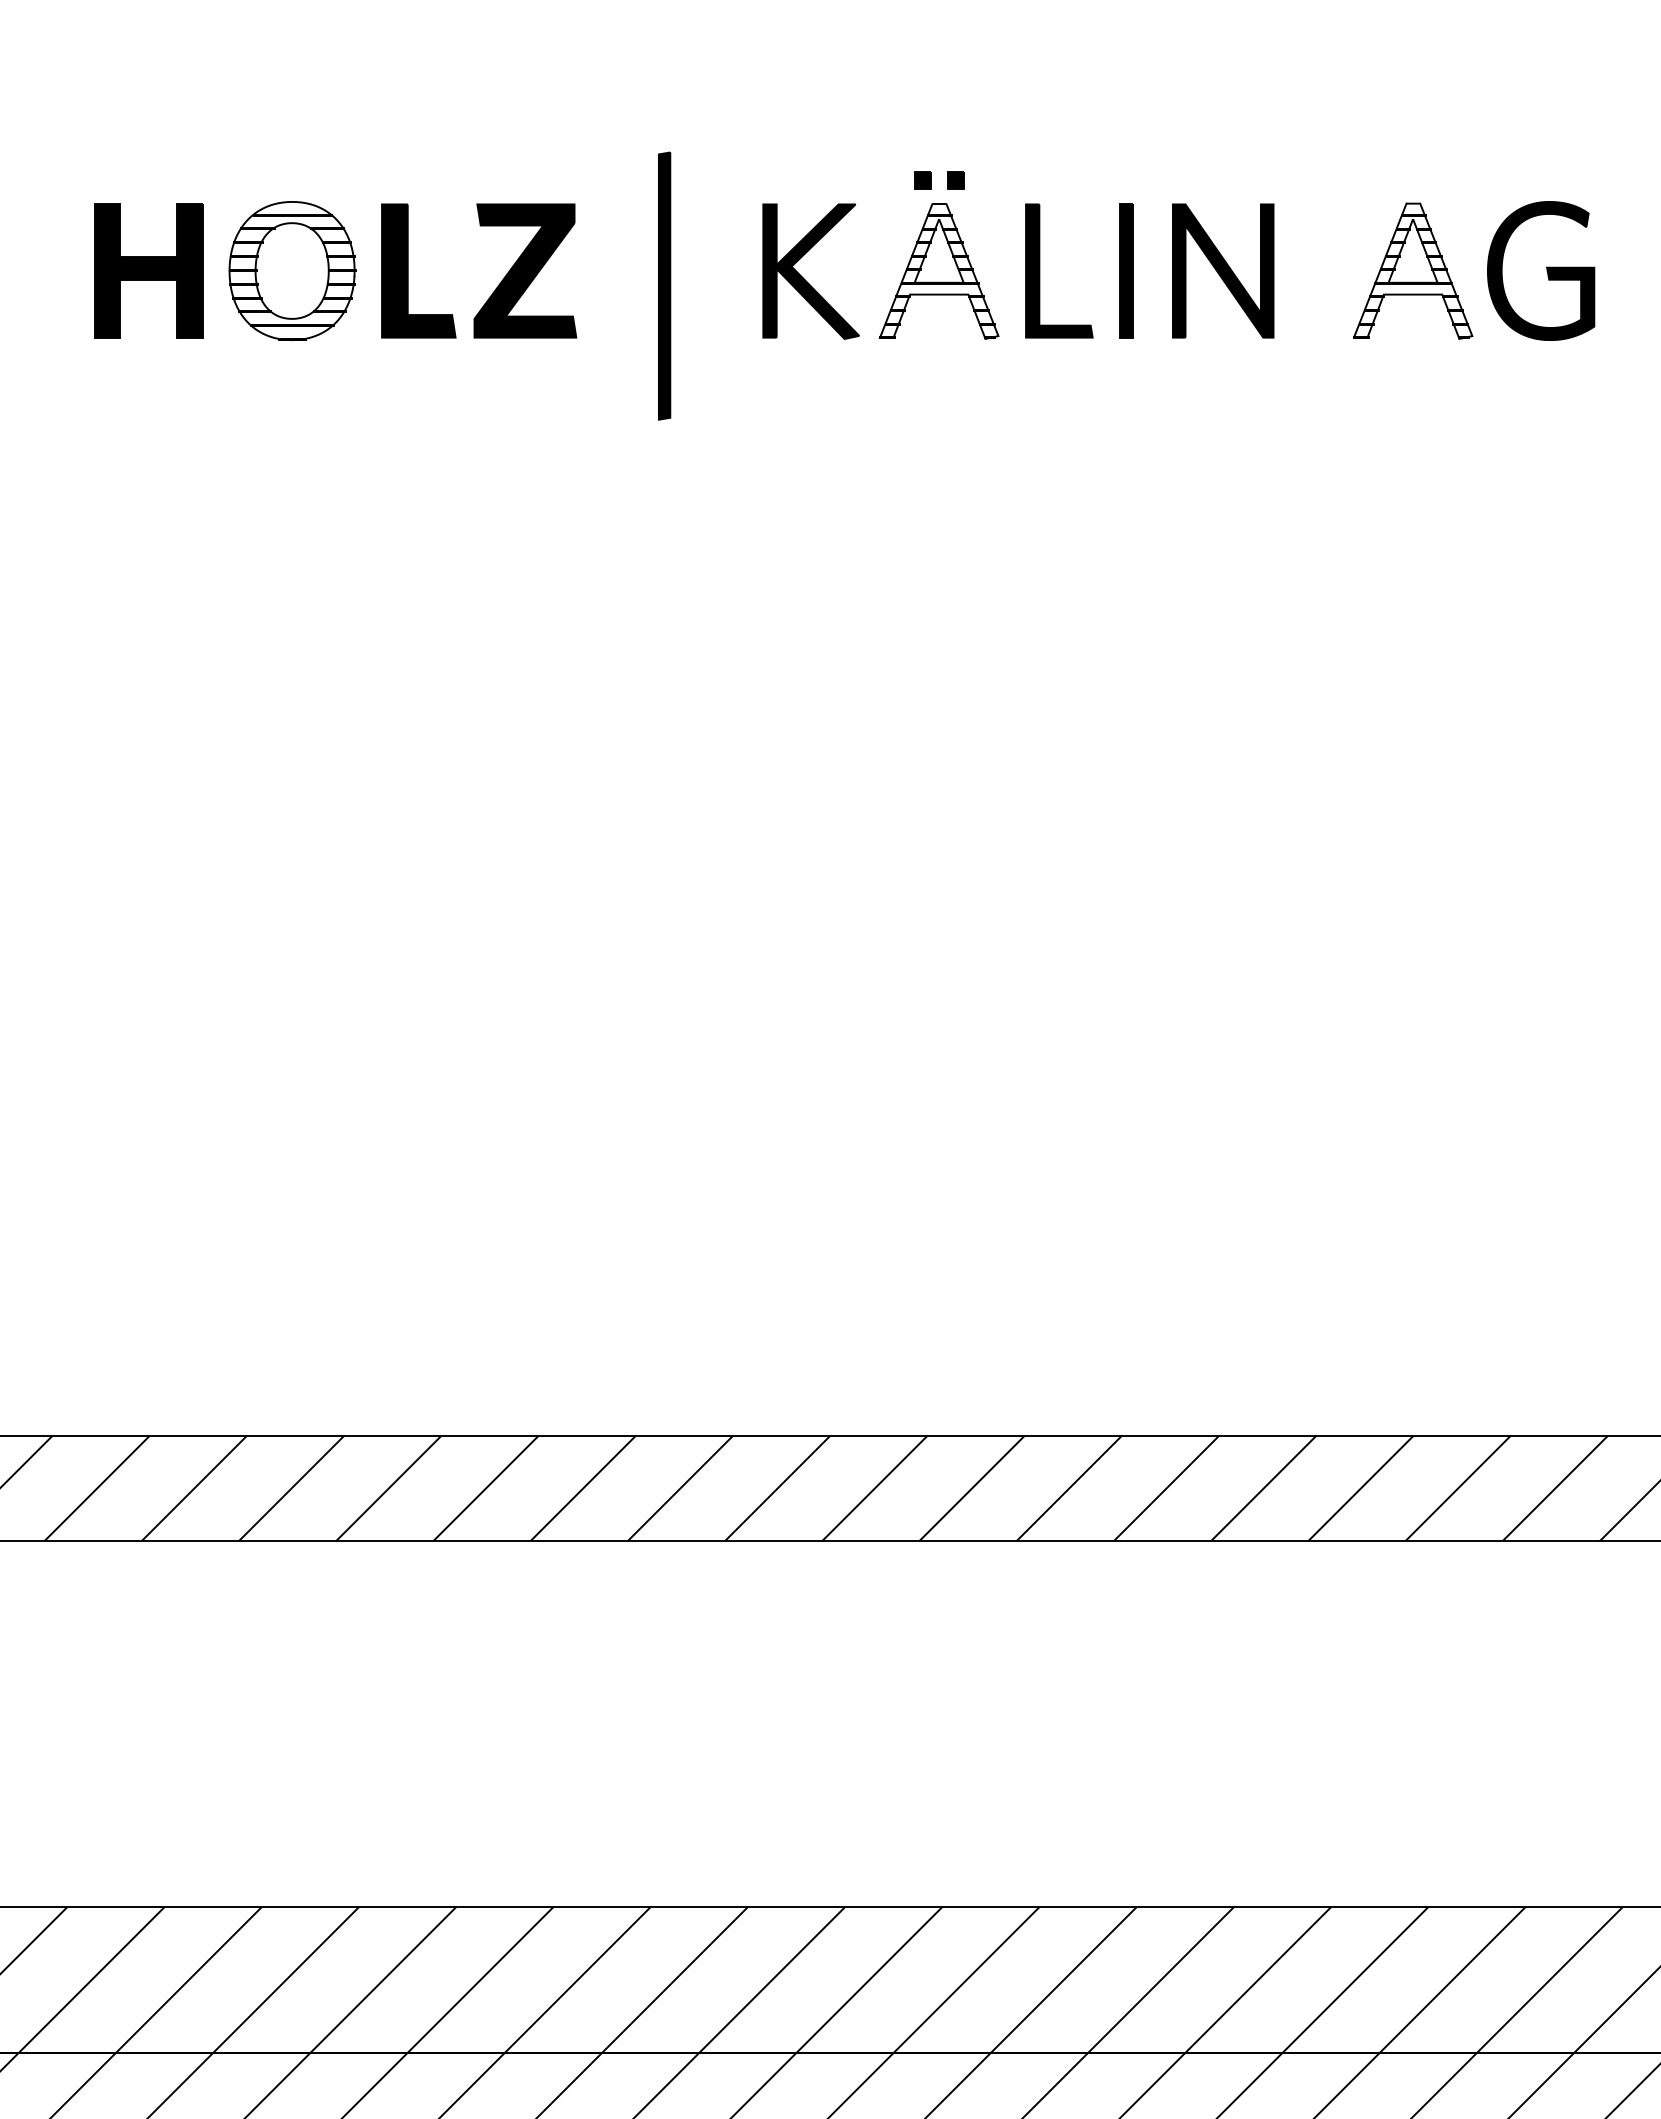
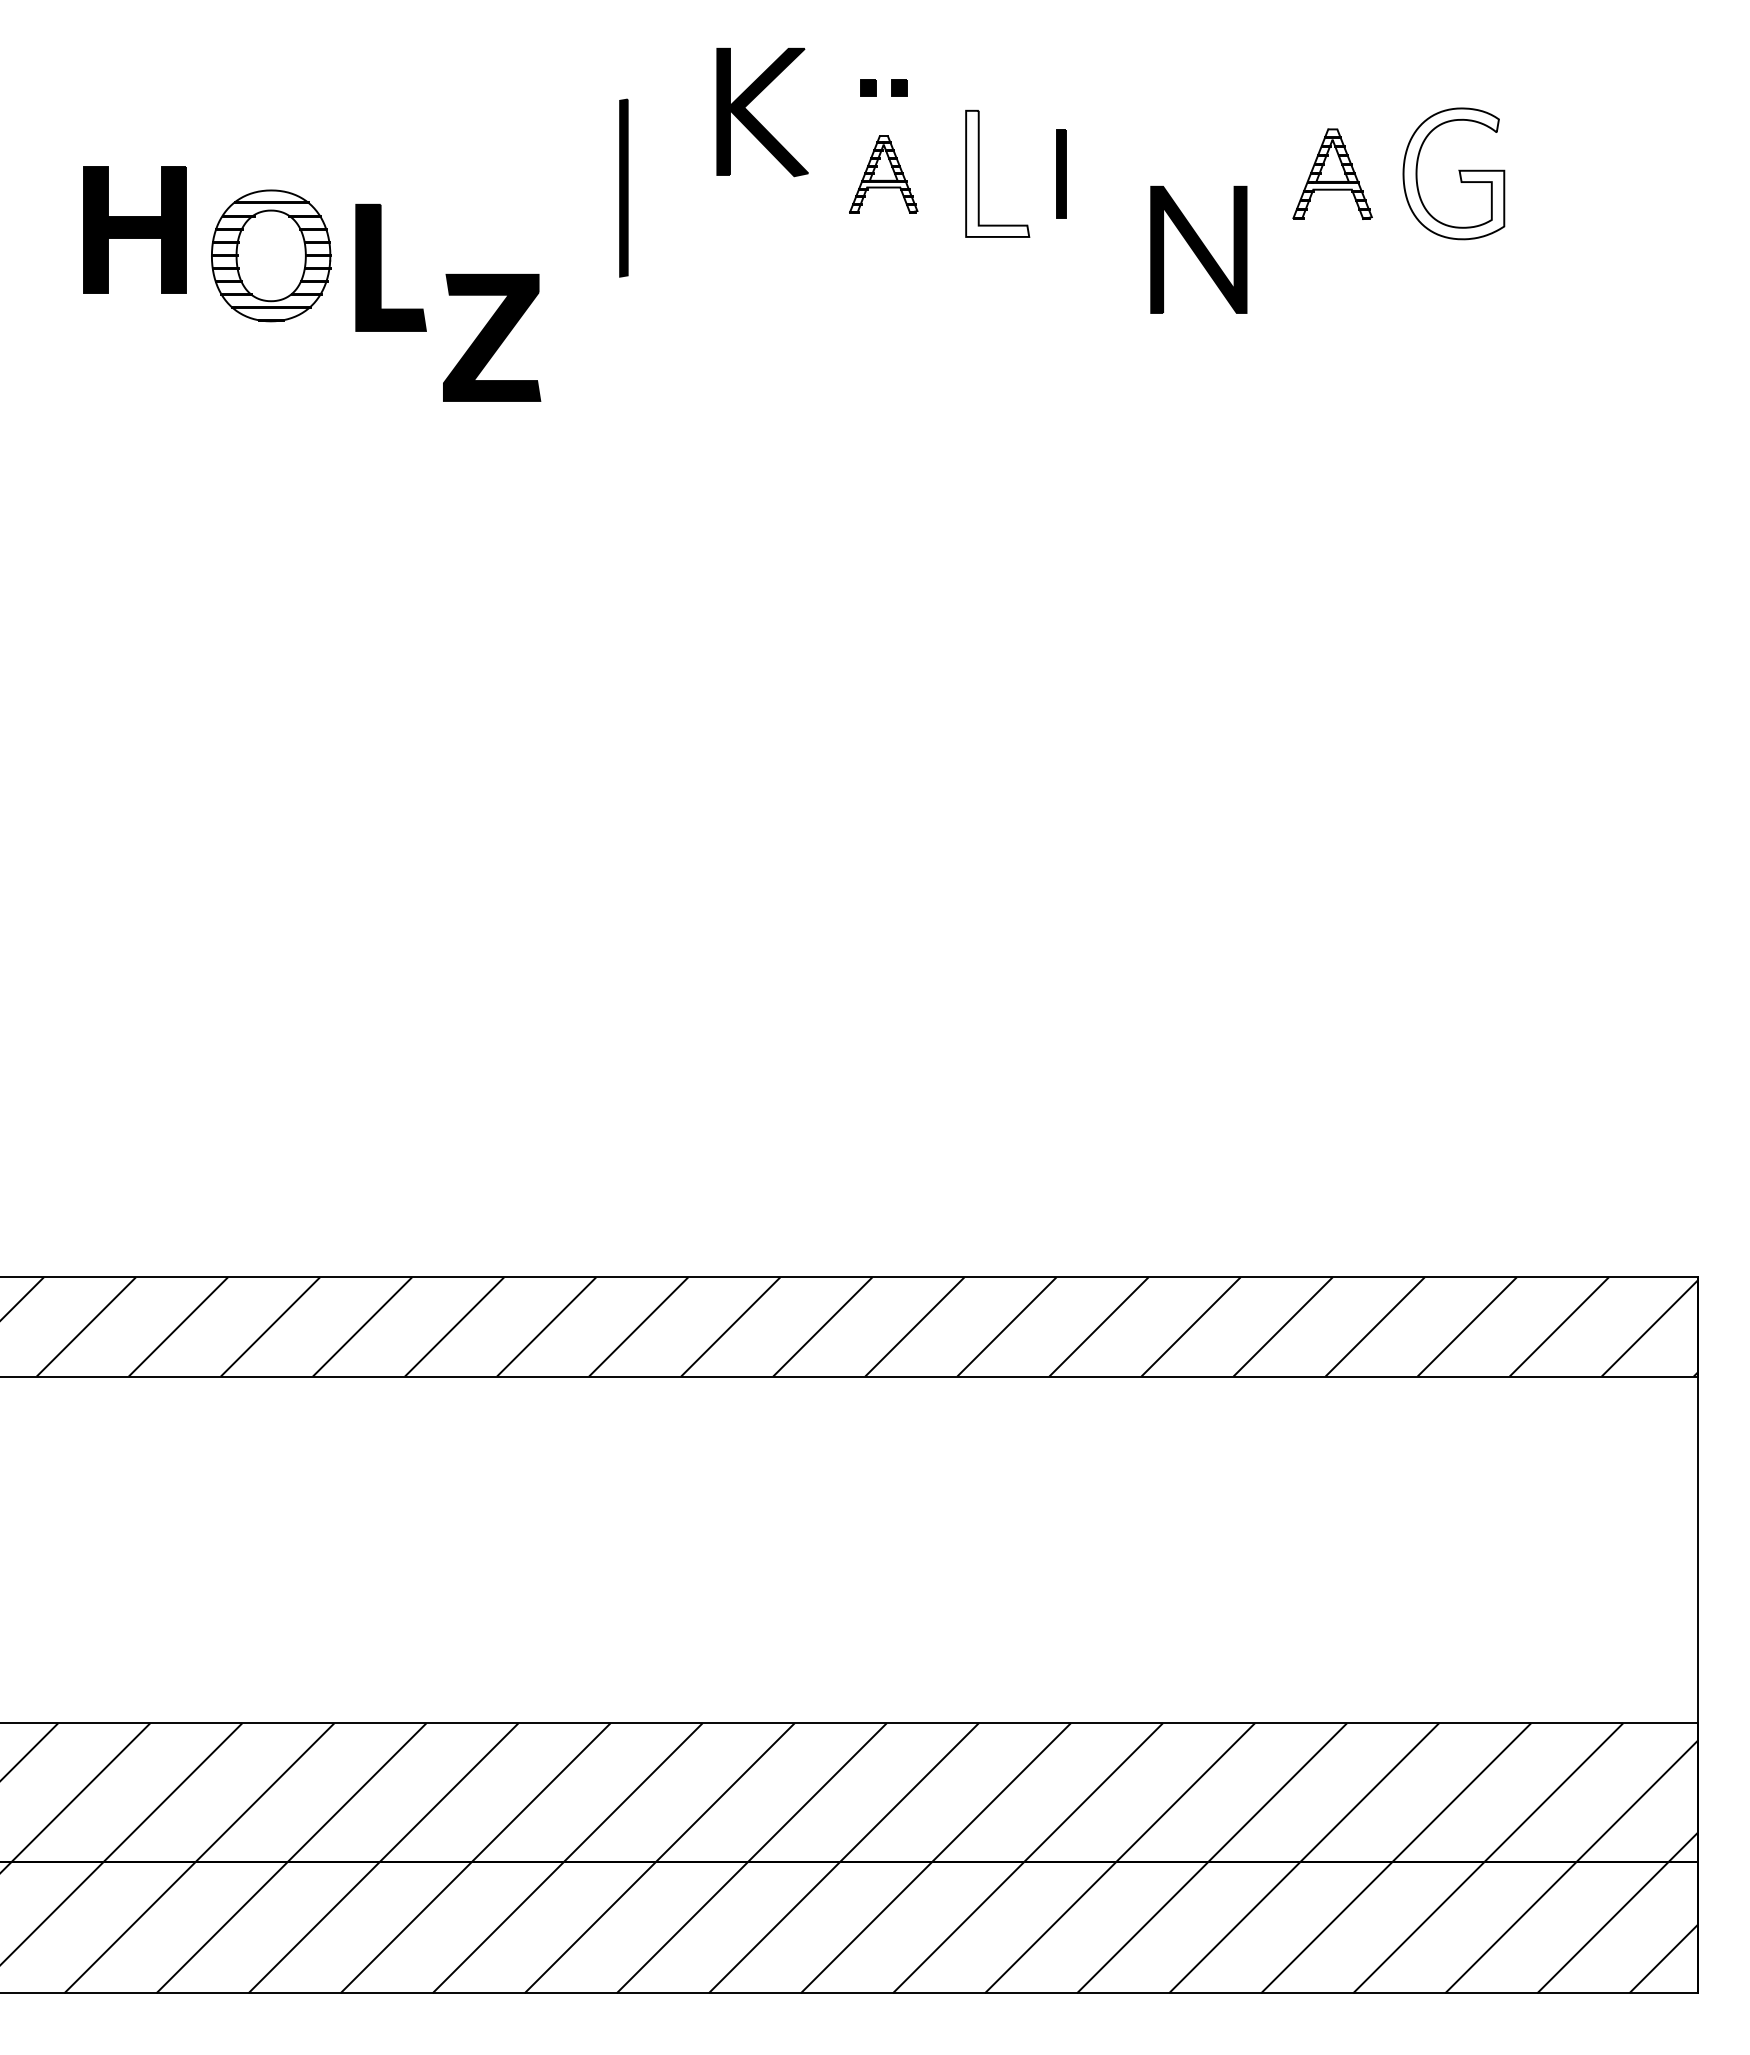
part: (147, 270) -> (134, 229), moved
part: (292, 270) -> (271, 255), moved
part: (408, 270) -> (381, 267), moved
part: (525, 270) -> (492, 337), moved
fill: (1059, 270) -> (997, 173), removed
part: (1126, 270) -> (1061, 173), size x0.7
part: (1222, 270) -> (1198, 249), moved
fill: (1540, 270) -> (1453, 173), removed
part: (938, 271) -> (883, 174), size x0.6
part: (1412, 271) -> (1332, 174), size x0.7
part: (804, 278) -> (756, 118), moved
part: (664, 285) -> (623, 187), size x0.7

